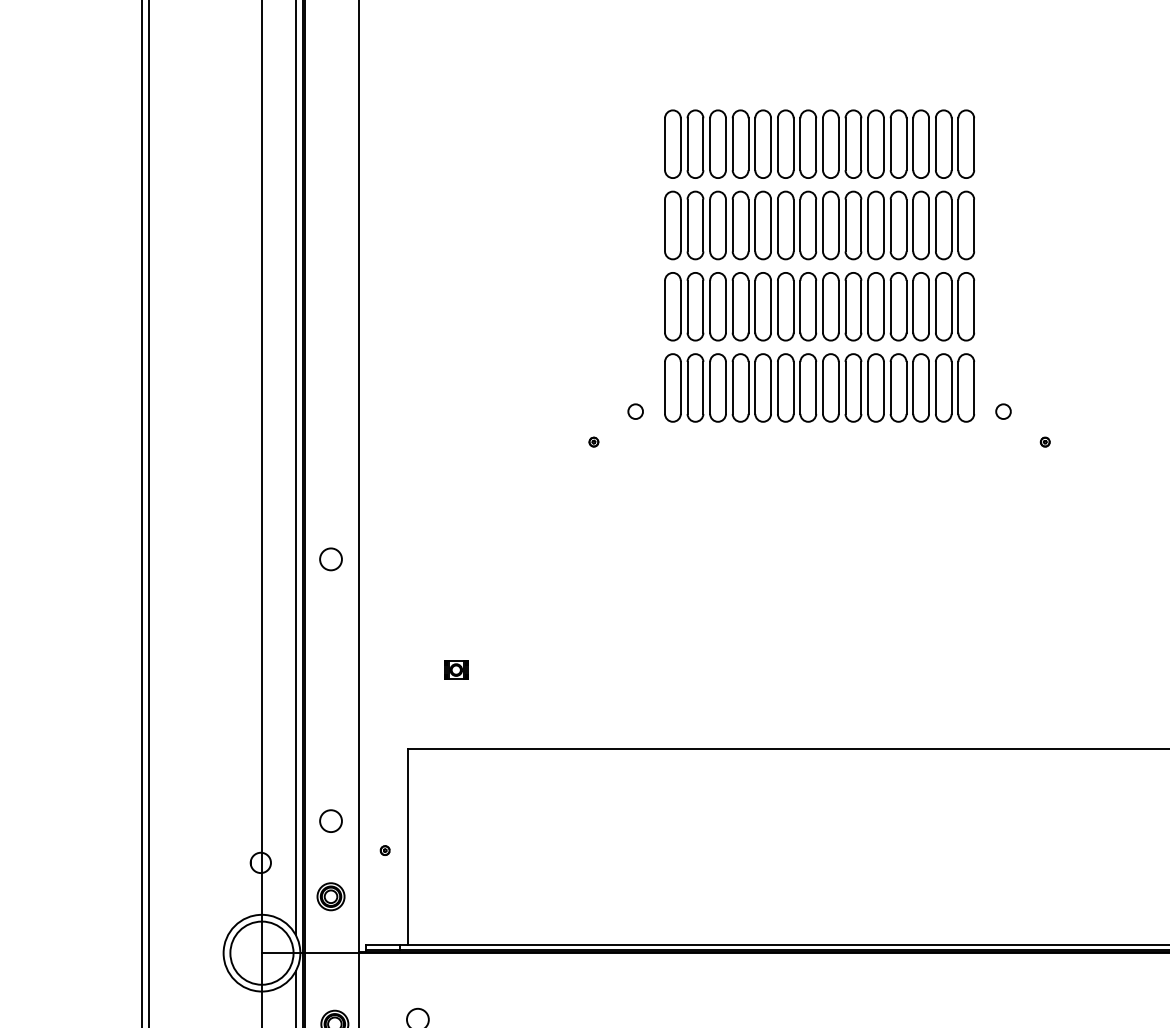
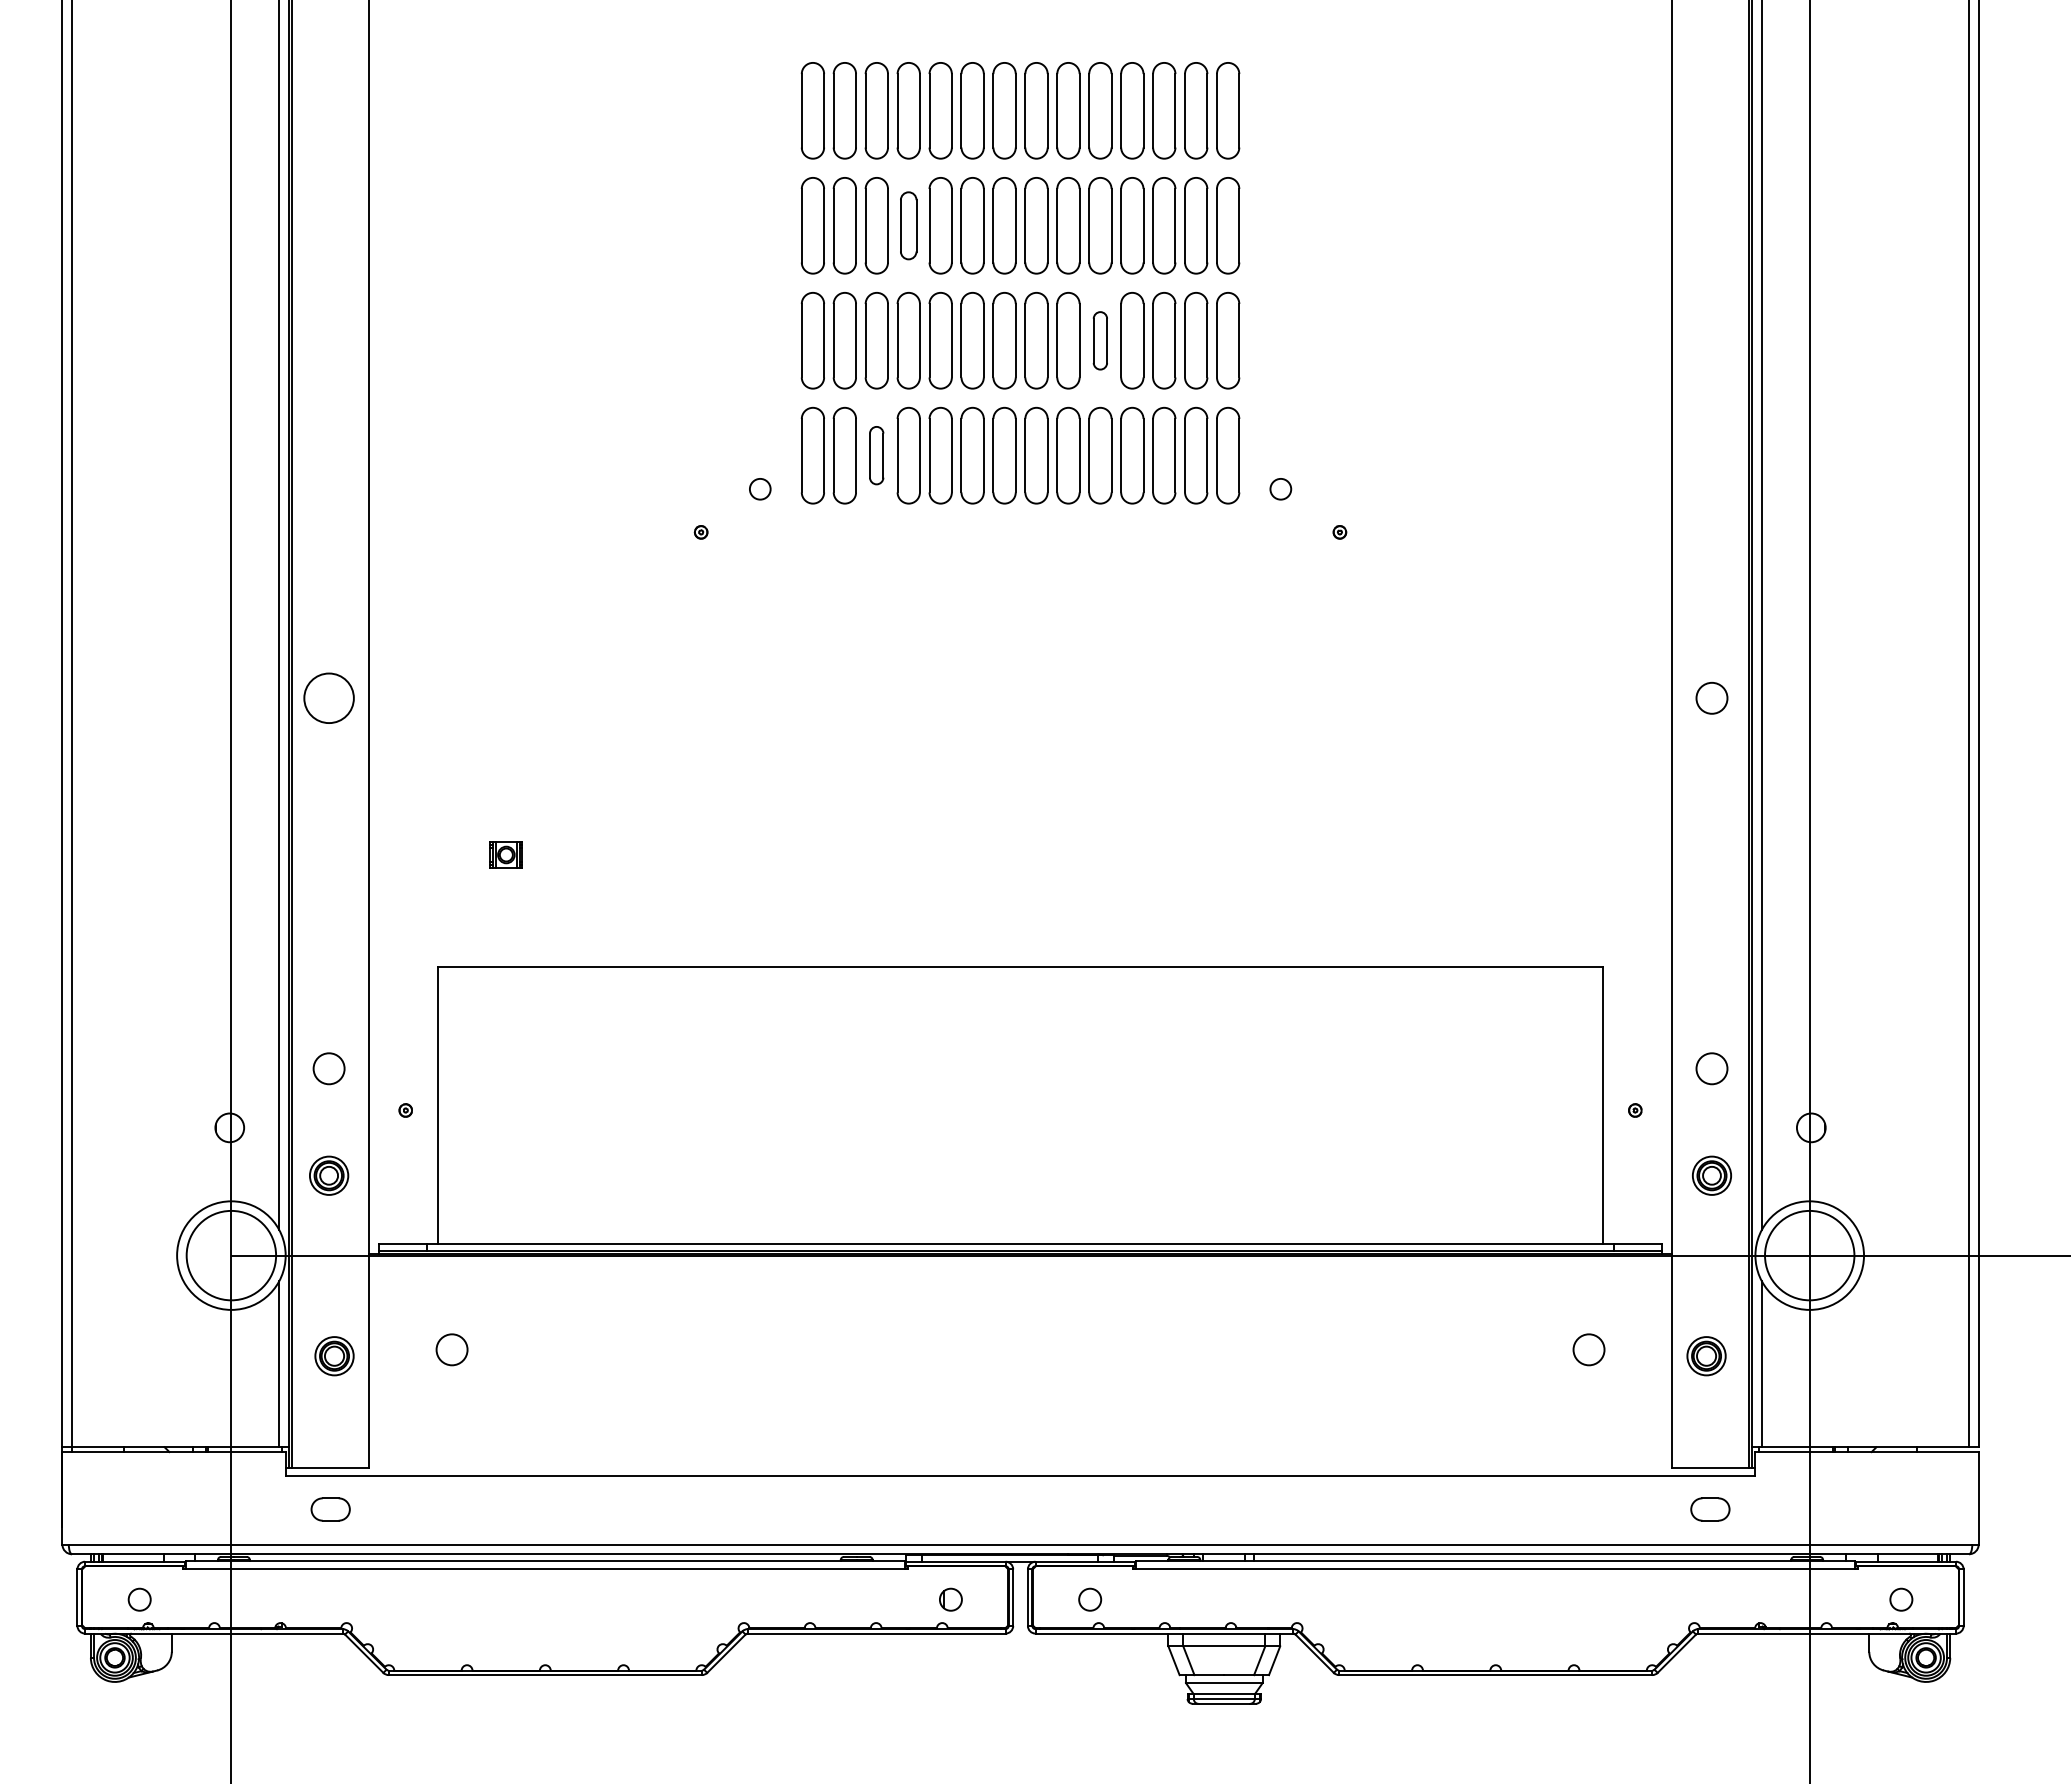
part: (740, 225) -> (908, 225), size x0.7
part: (876, 306) -> (1100, 340), size x0.6
part: (717, 387) -> (876, 455), size x0.6
circle: (330, 558) -> (328, 697), size x1.6

